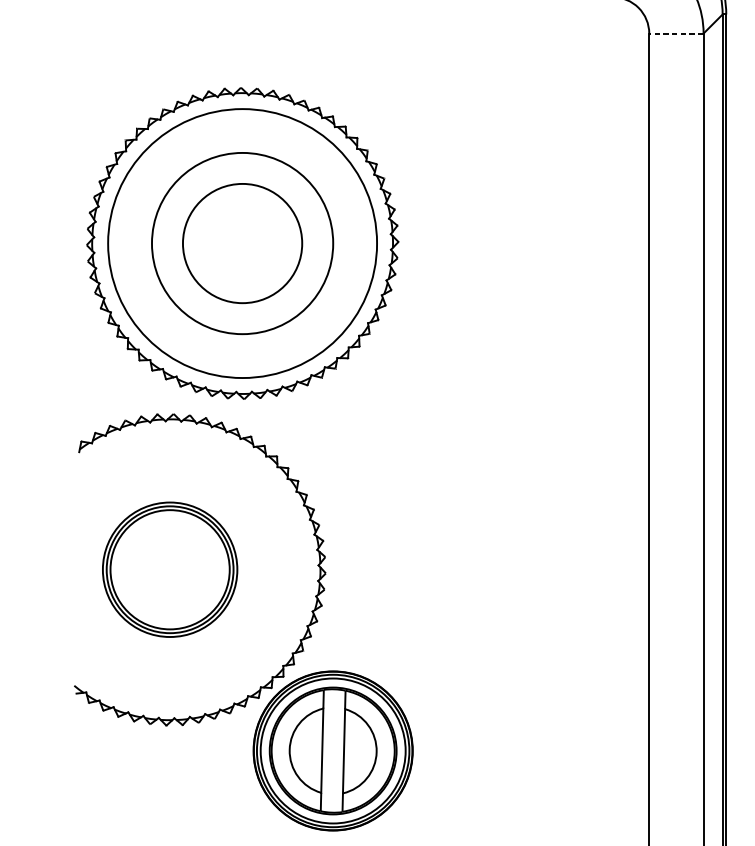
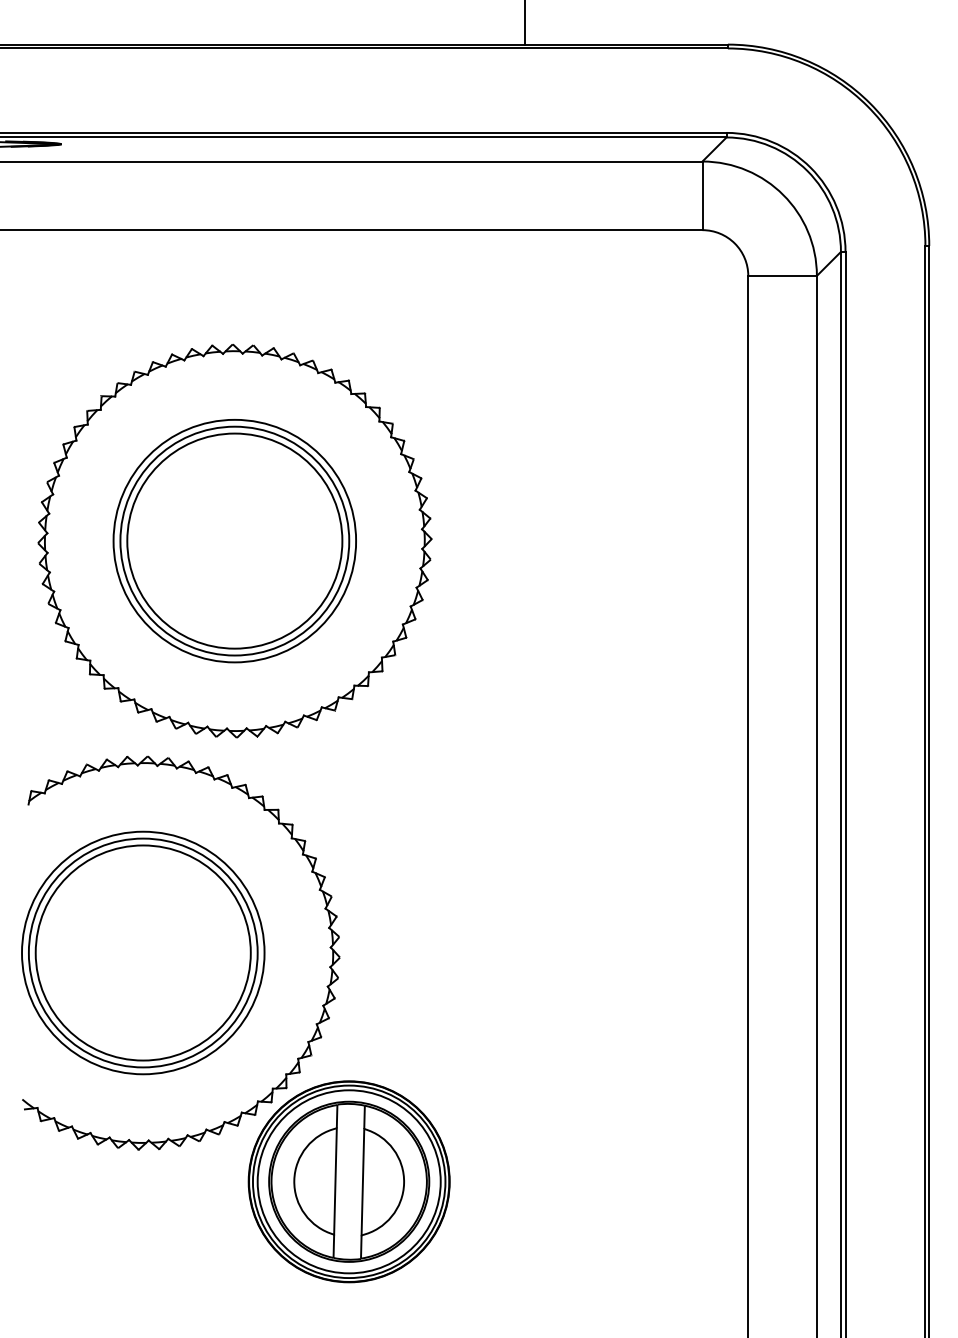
line: (676, 33) -> (782, 275), dashed -> solid
circle: (242, 243) -> (234, 540), size x0.71
circle: (242, 243) -> (234, 540), size x1.43
part: (170, 569) -> (143, 952), size x1.43

